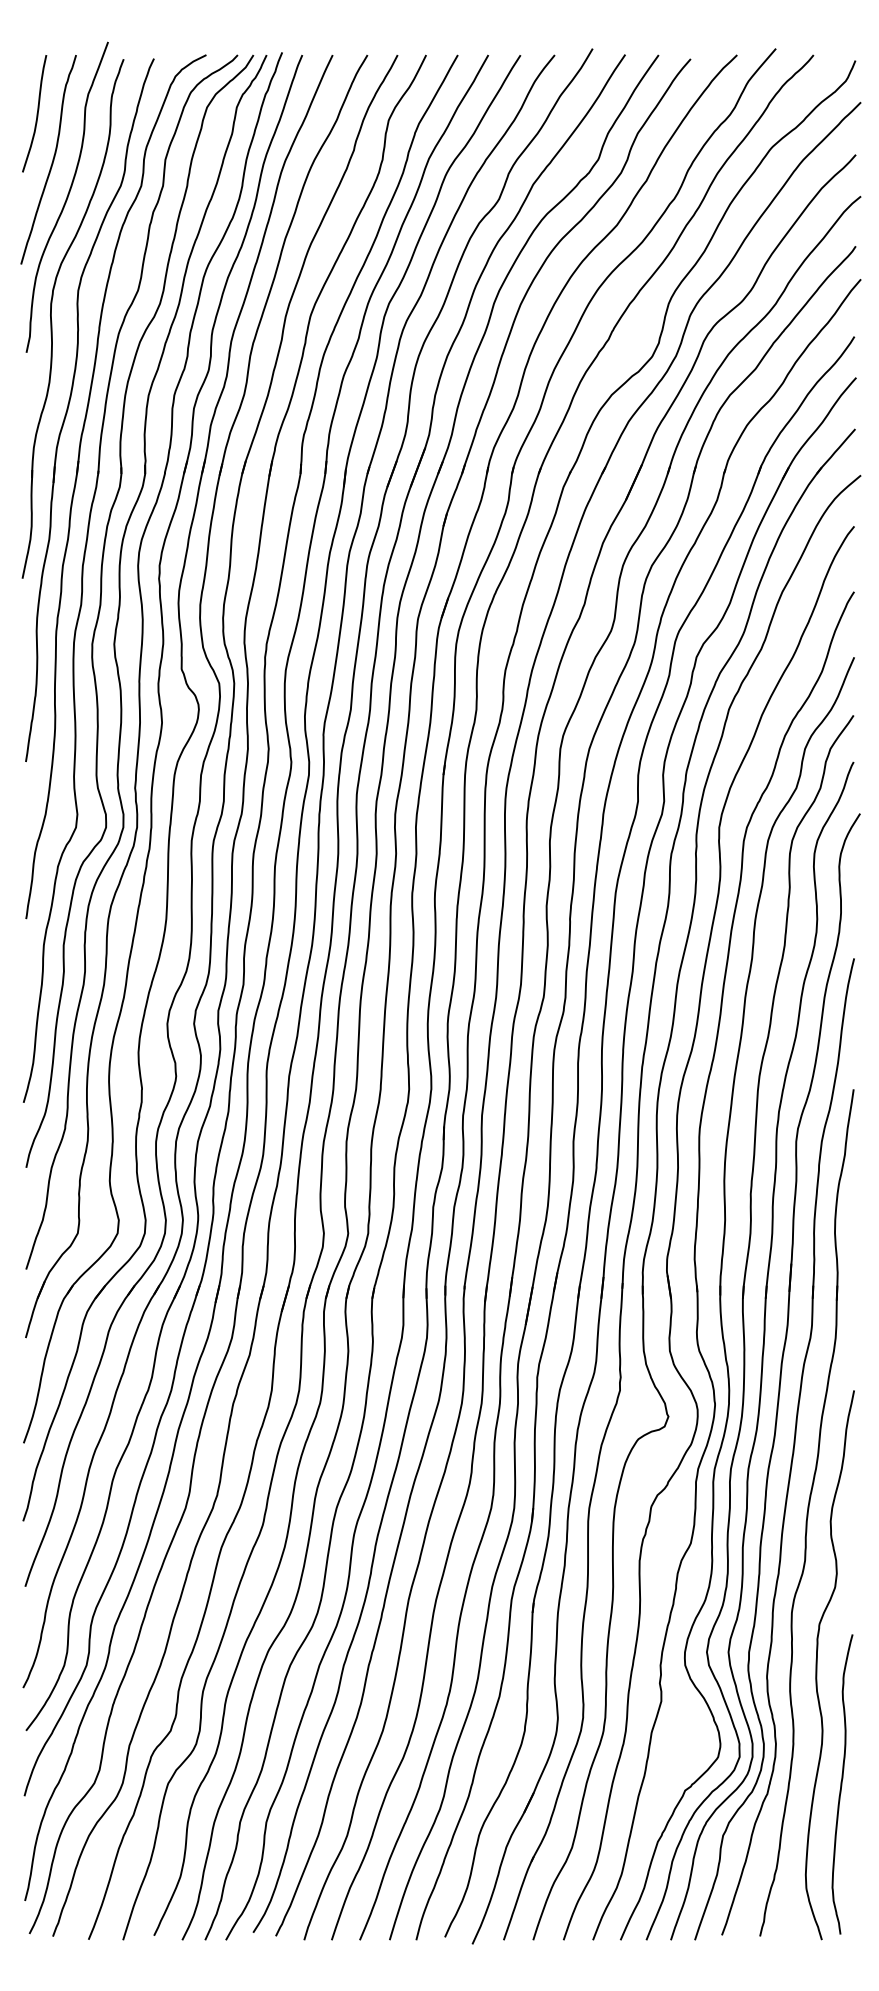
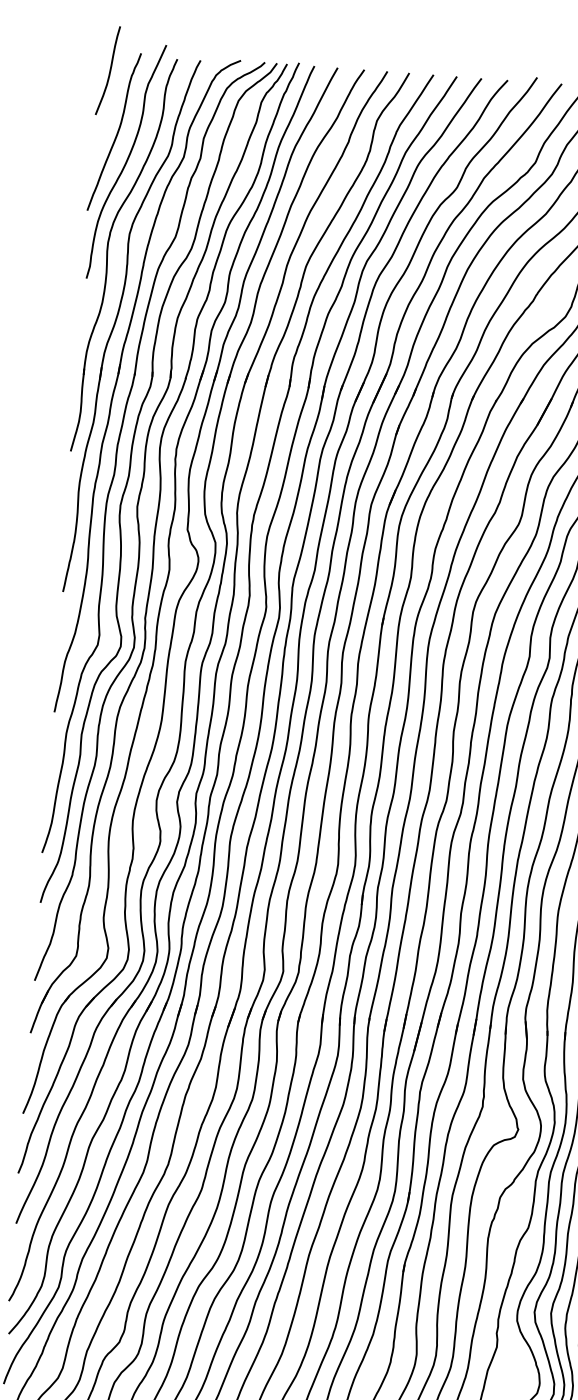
curve: (36, 113) -> (109, 70), moved

